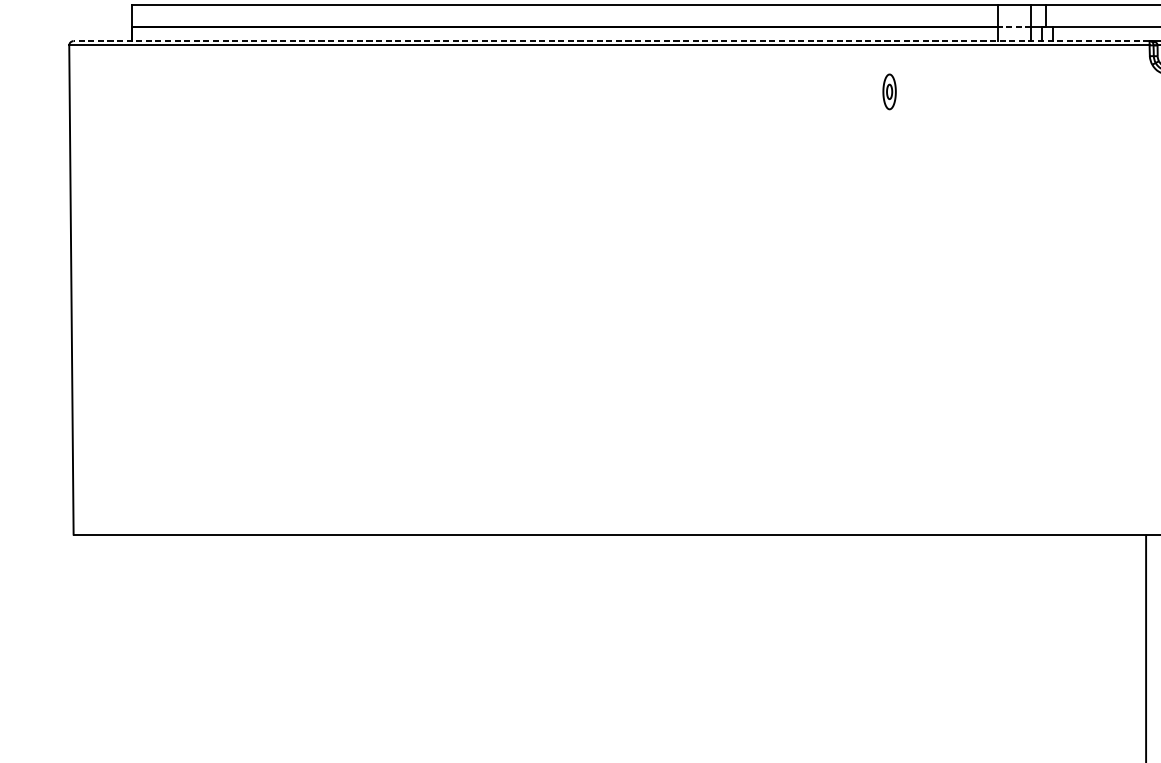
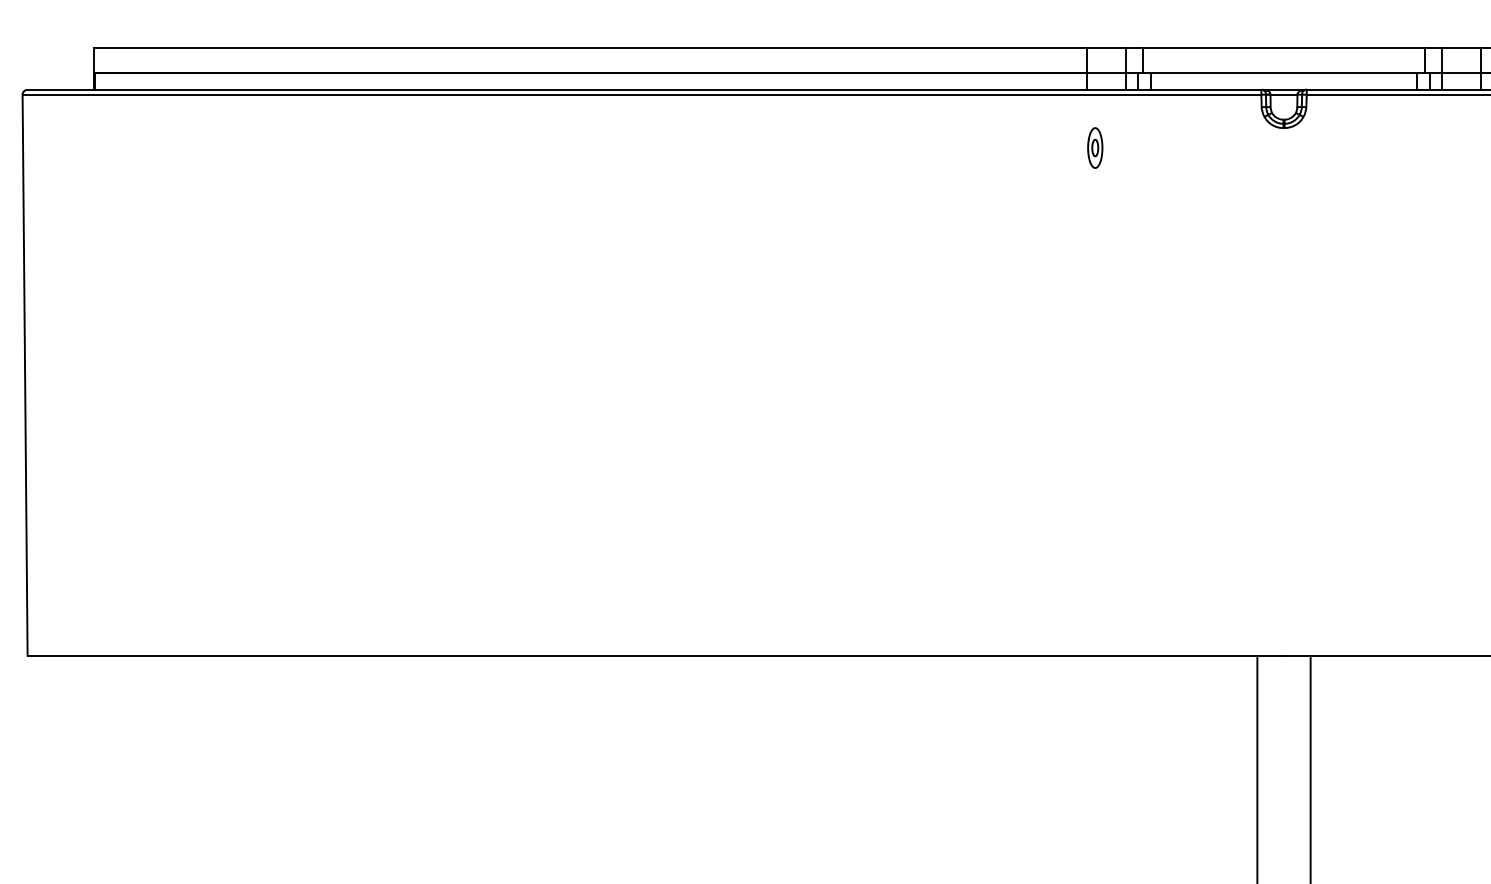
line: (1014, 26) -> (1106, 73), dashed -> solid
line: (611, 40) -> (644, 89), dashed -> solid
part: (889, 91) -> (1095, 147), moved

